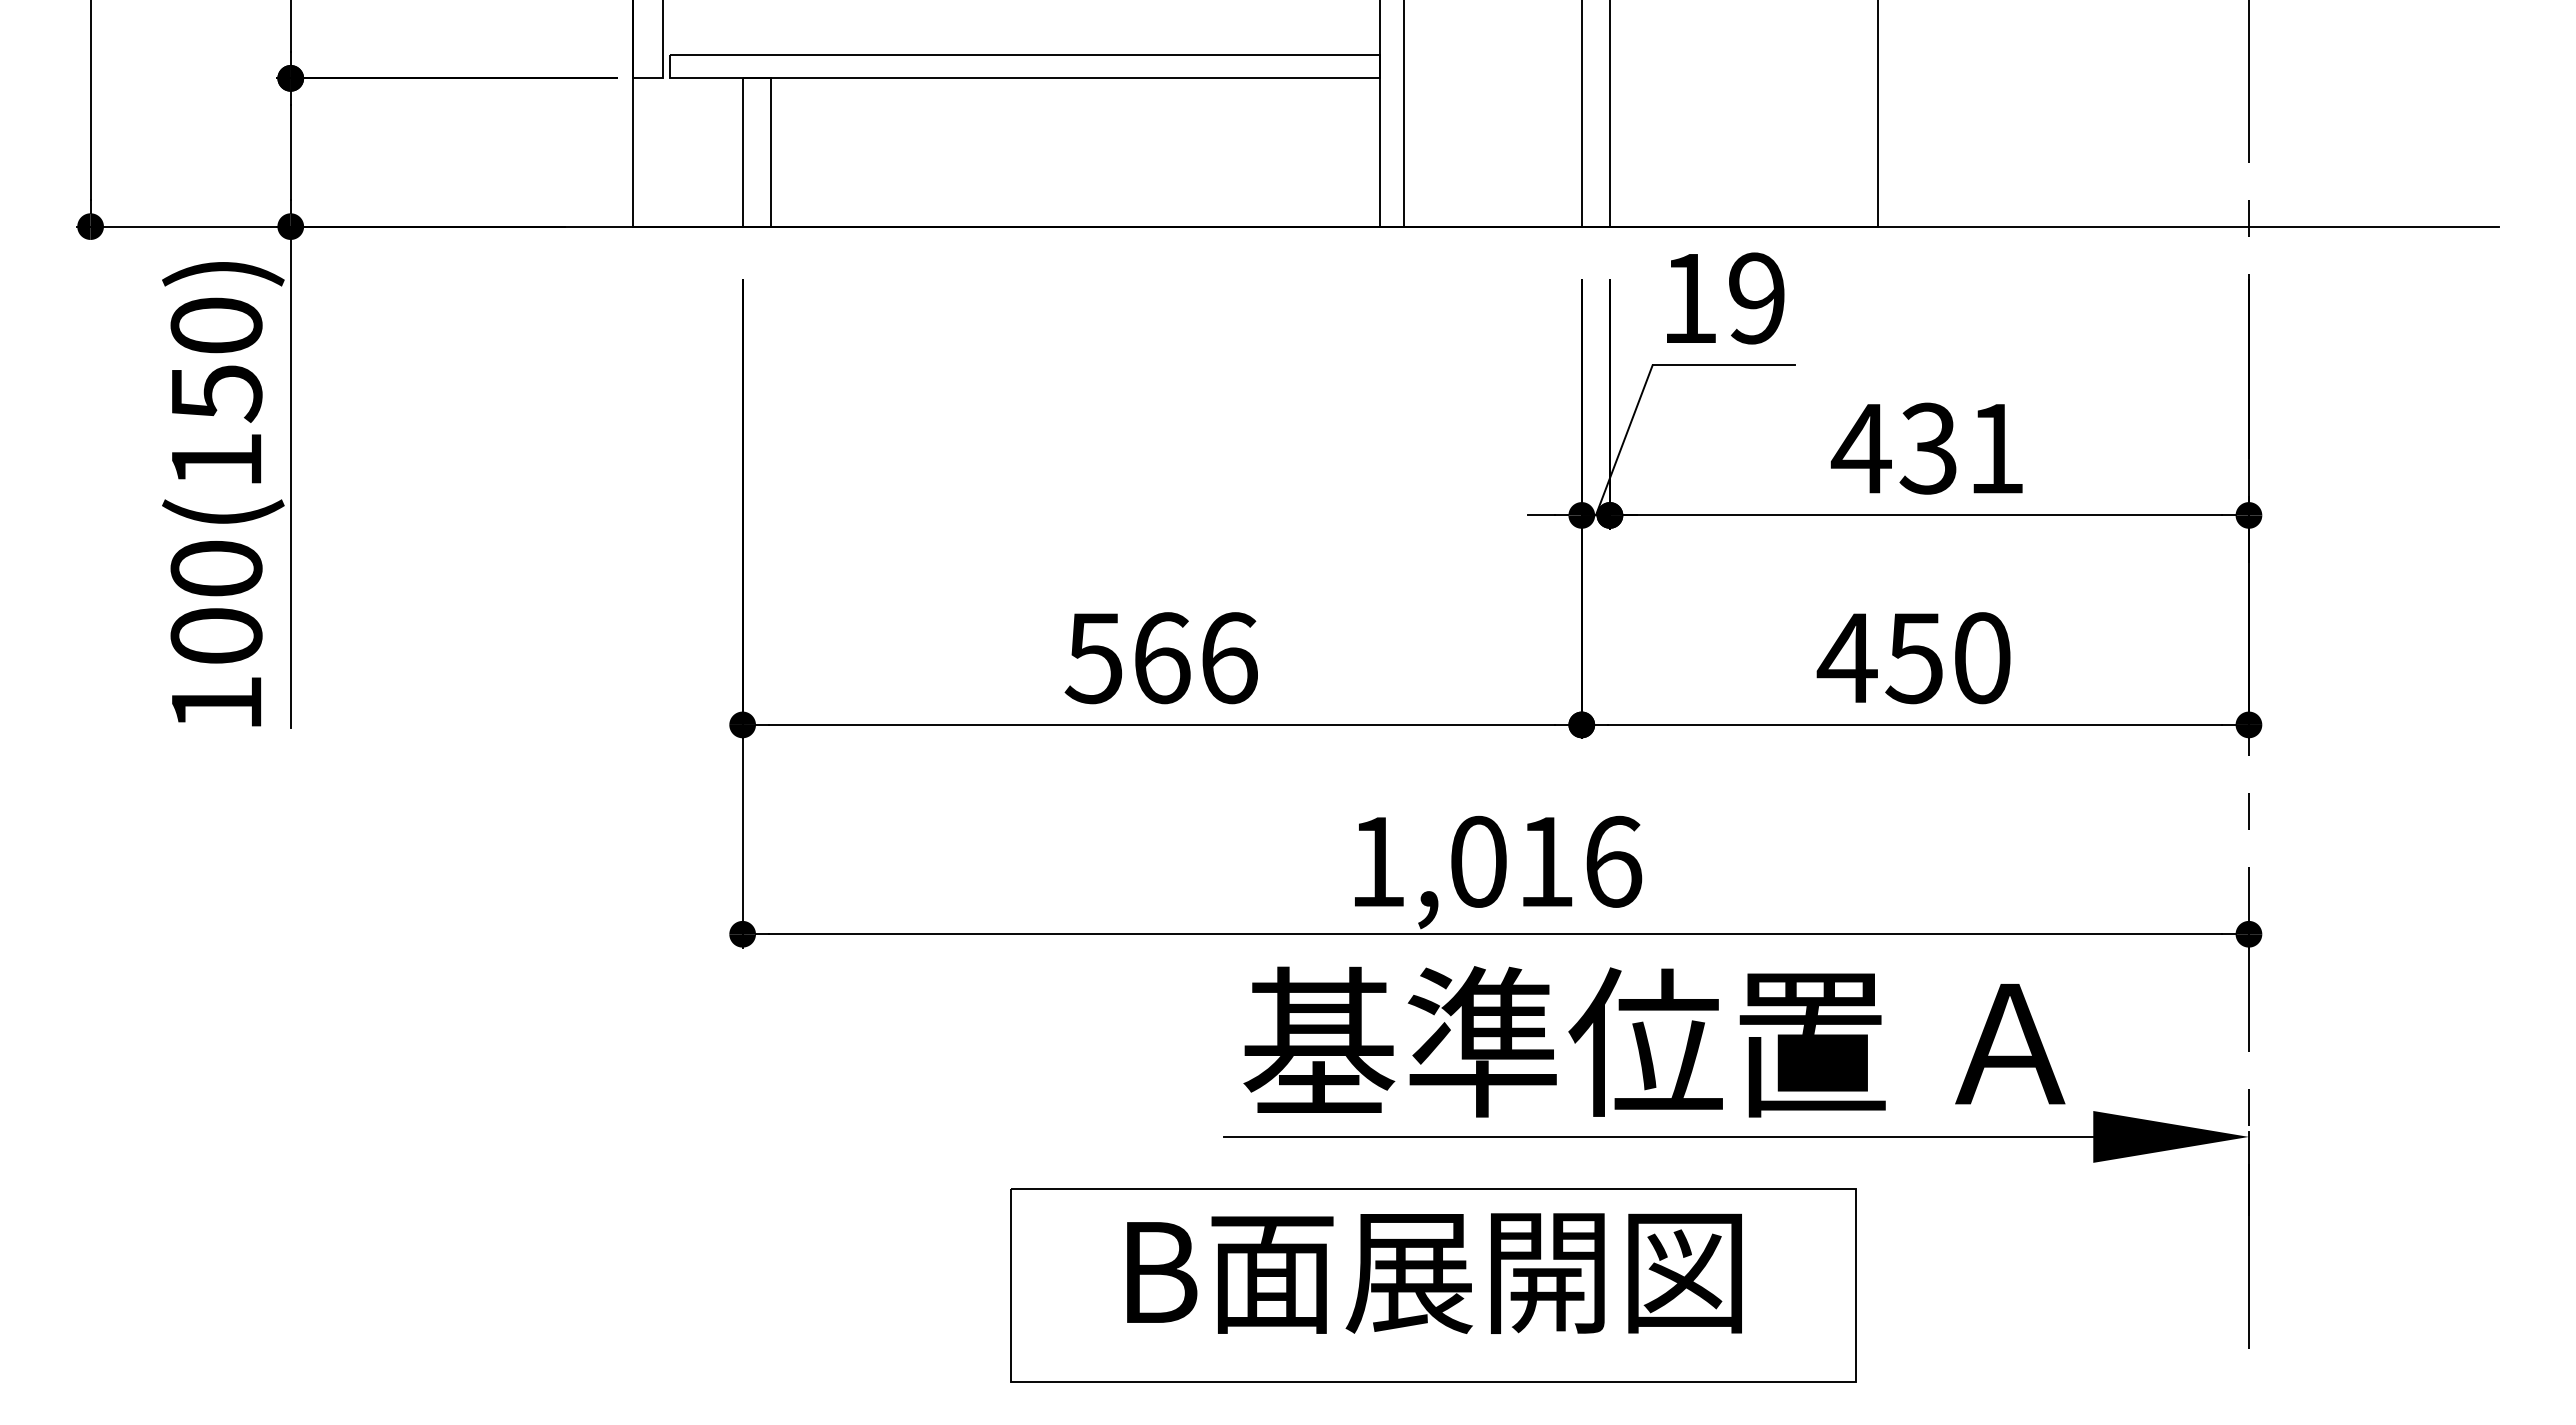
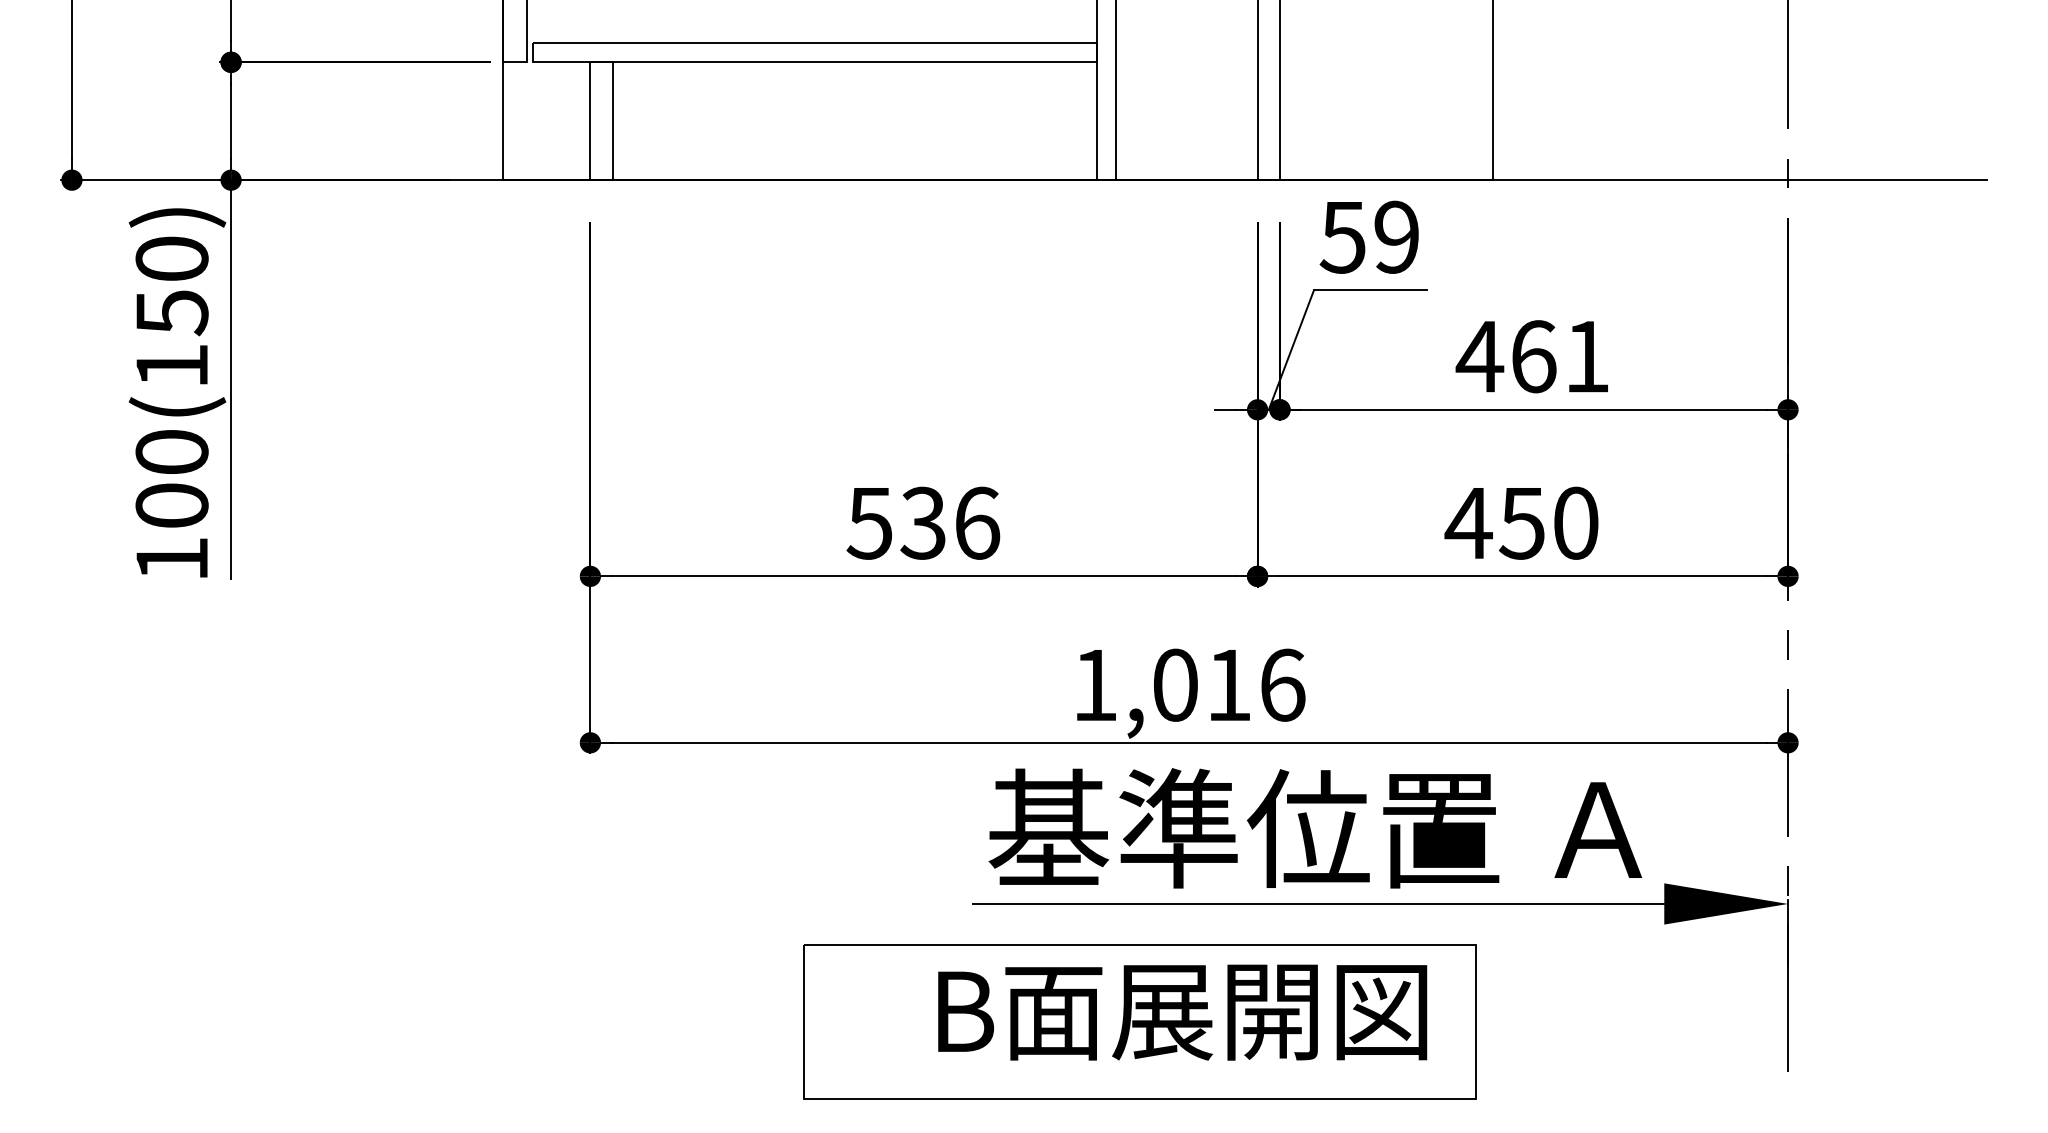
text: (1688, 299) -> (1342, 238), 19 -> 59
text: (1928, 448) -> (1533, 356), 431 -> 461
text: (1161, 658) -> (923, 523), 566 -> 536
text: (1434, 1273) -> (1182, 1012), moved

